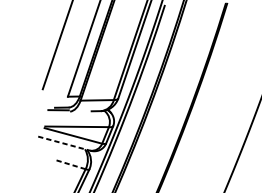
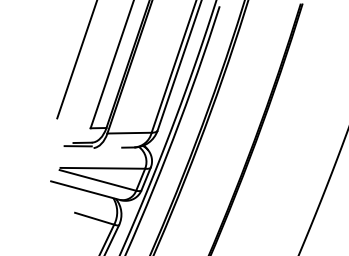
line: (64, 143) -> (85, 190), dashed -> solid
line: (70, 164) -> (94, 218), dashed -> solid

